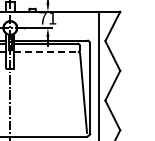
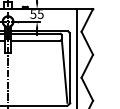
text: (47, 18) -> (36, 14), 71 -> 55
line: (46, 52) -> (36, 40), dashed -> solid

